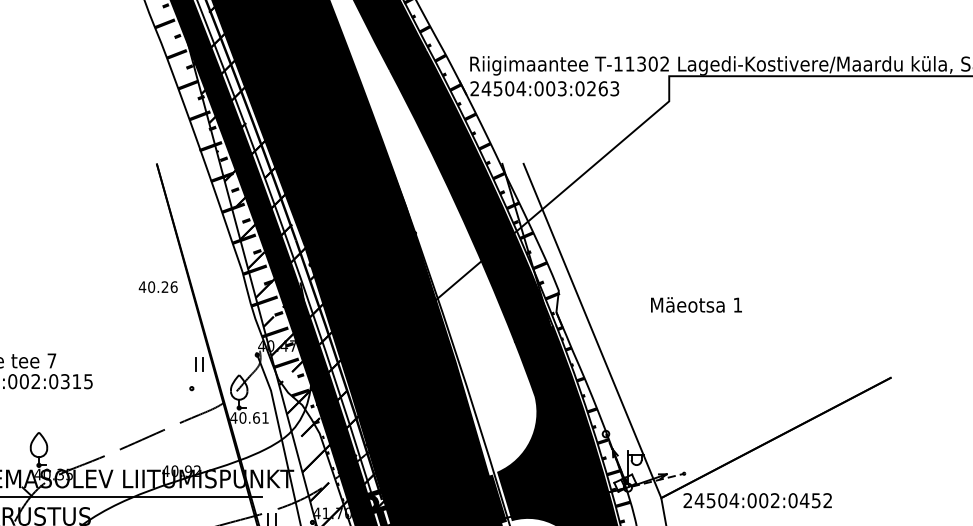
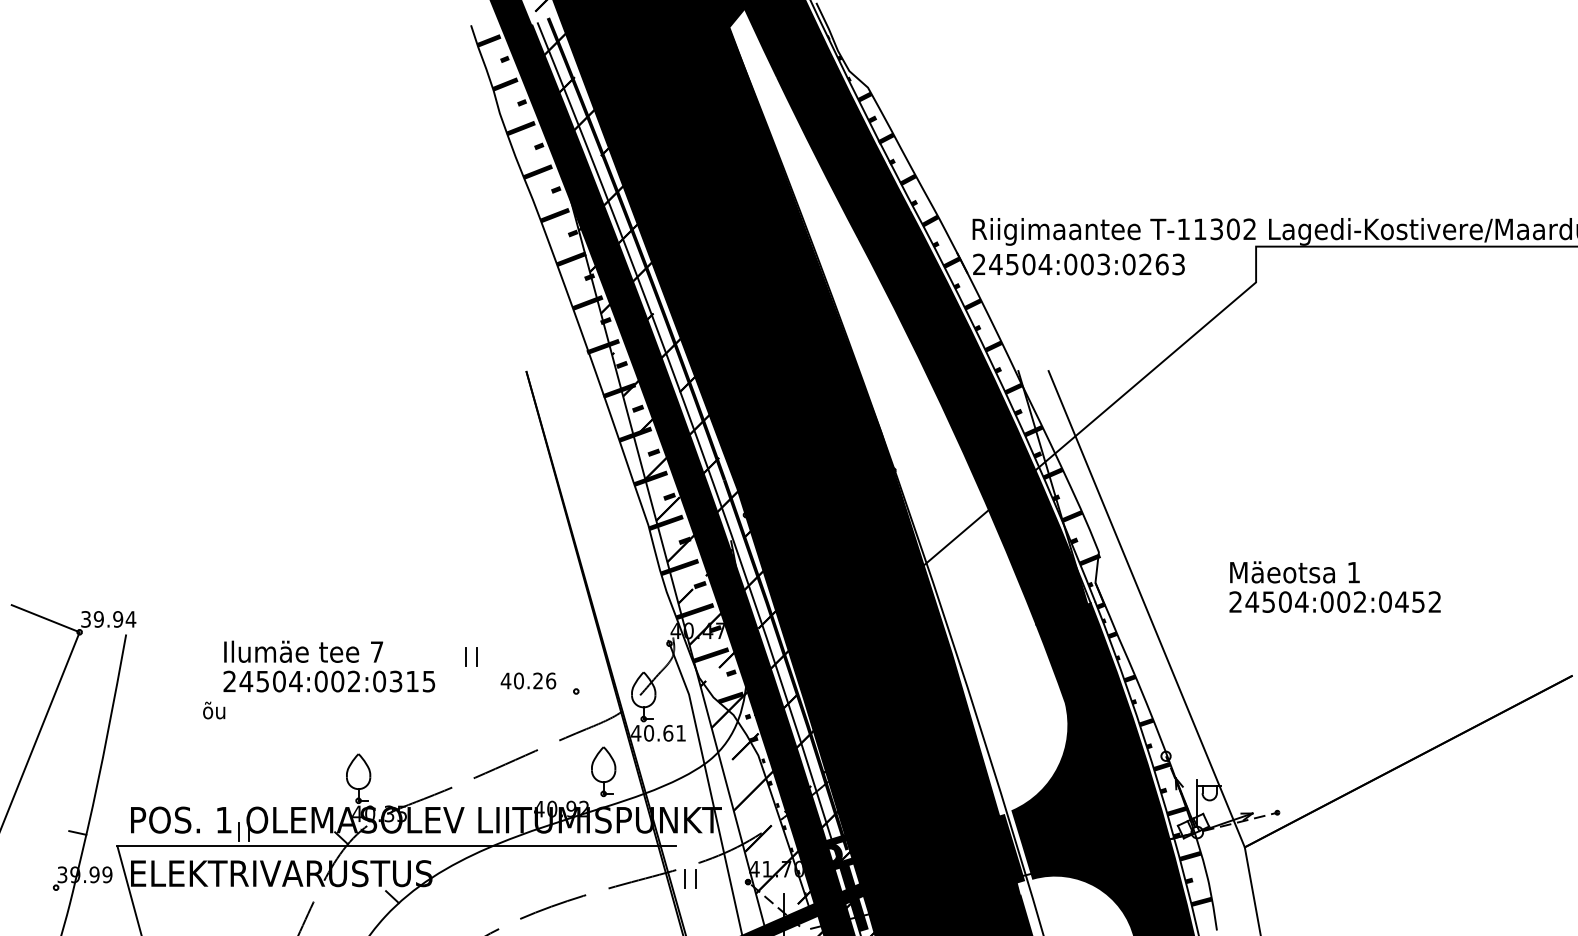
text: (158, 286) -> (528, 680), moved
part: (199, 364) -> (471, 656), moved
part: (210, 444) -> (603, 771), added
text: (757, 500) -> (1334, 601), moved

